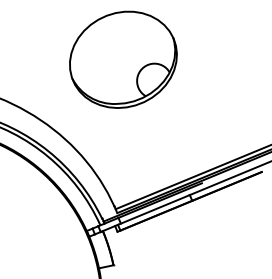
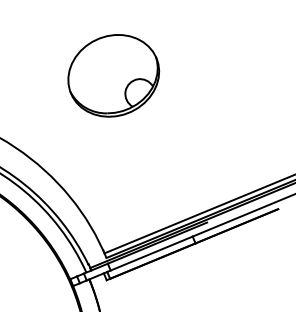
part: (123, 59) -> (113, 75), size x0.71

